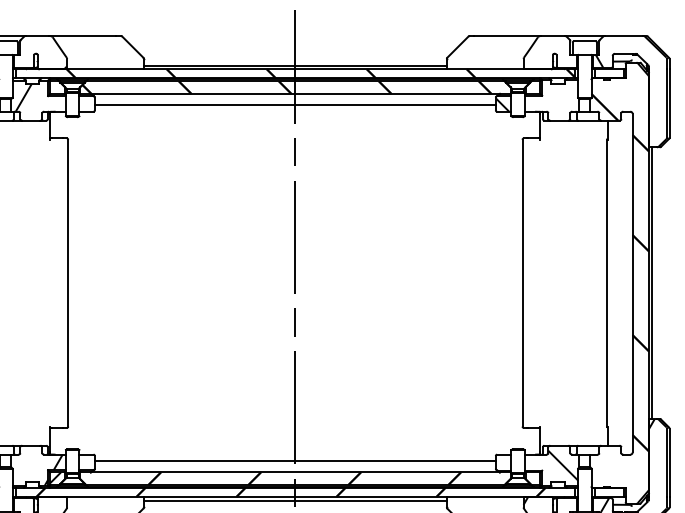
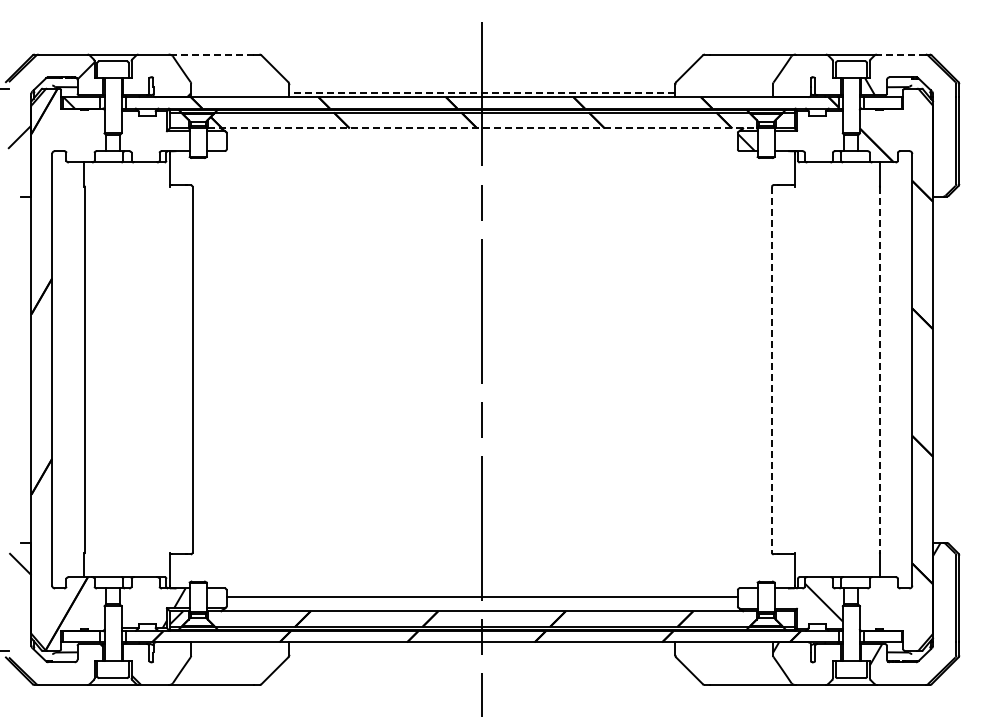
line: (83, 35) -> (211, 54), solid -> dashed
line: (624, 35) -> (901, 54), solid -> dashed
line: (294, 65) -> (481, 92), solid -> dashed
line: (295, 93) -> (482, 128), solid -> dashed
hatch: (23, 97) -> (135, 133), removed
line: (294, 104) -> (481, 142), removed
line: (522, 282) -> (771, 369), solid -> dashed
line: (606, 282) -> (879, 369), solid -> dashed
line: (651, 282) -> (936, 369), removed
line: (295, 500) -> (482, 646), removed

